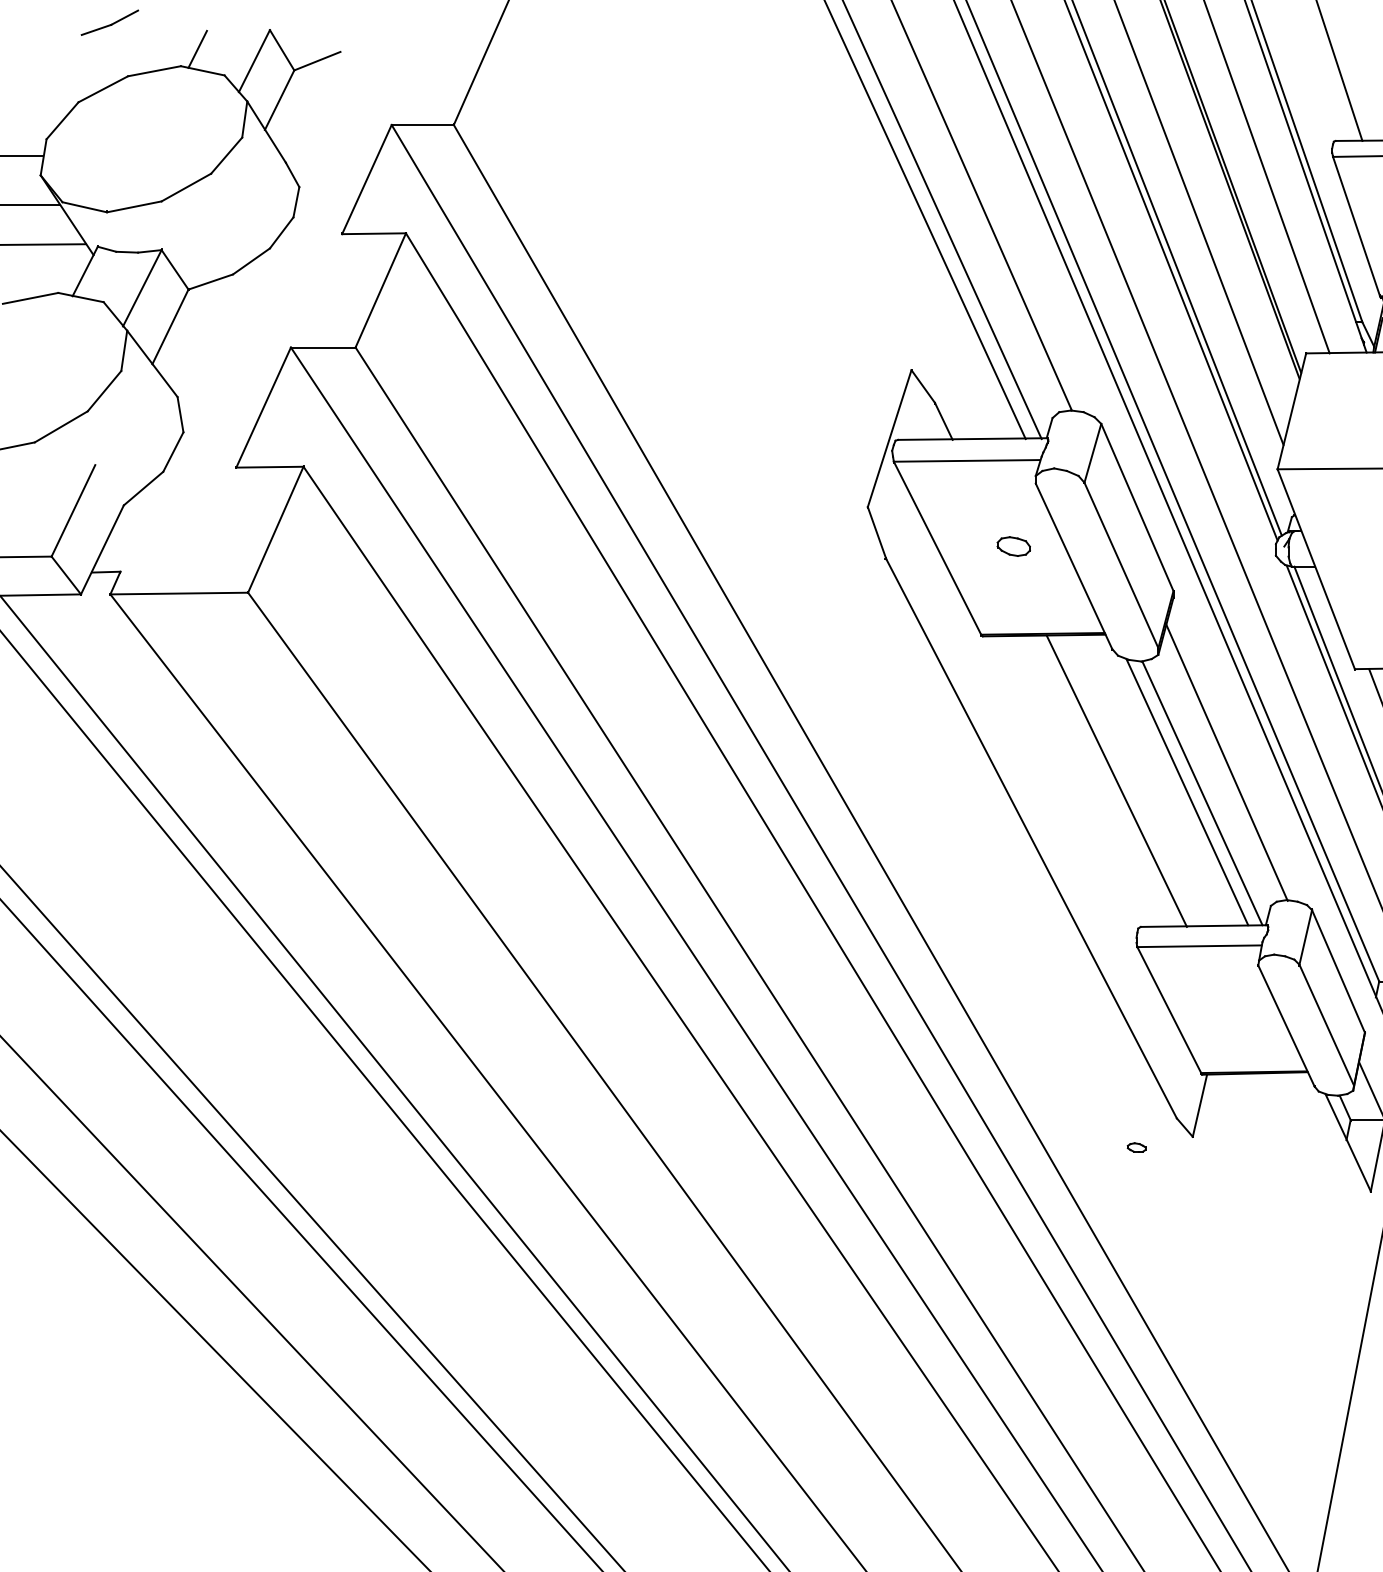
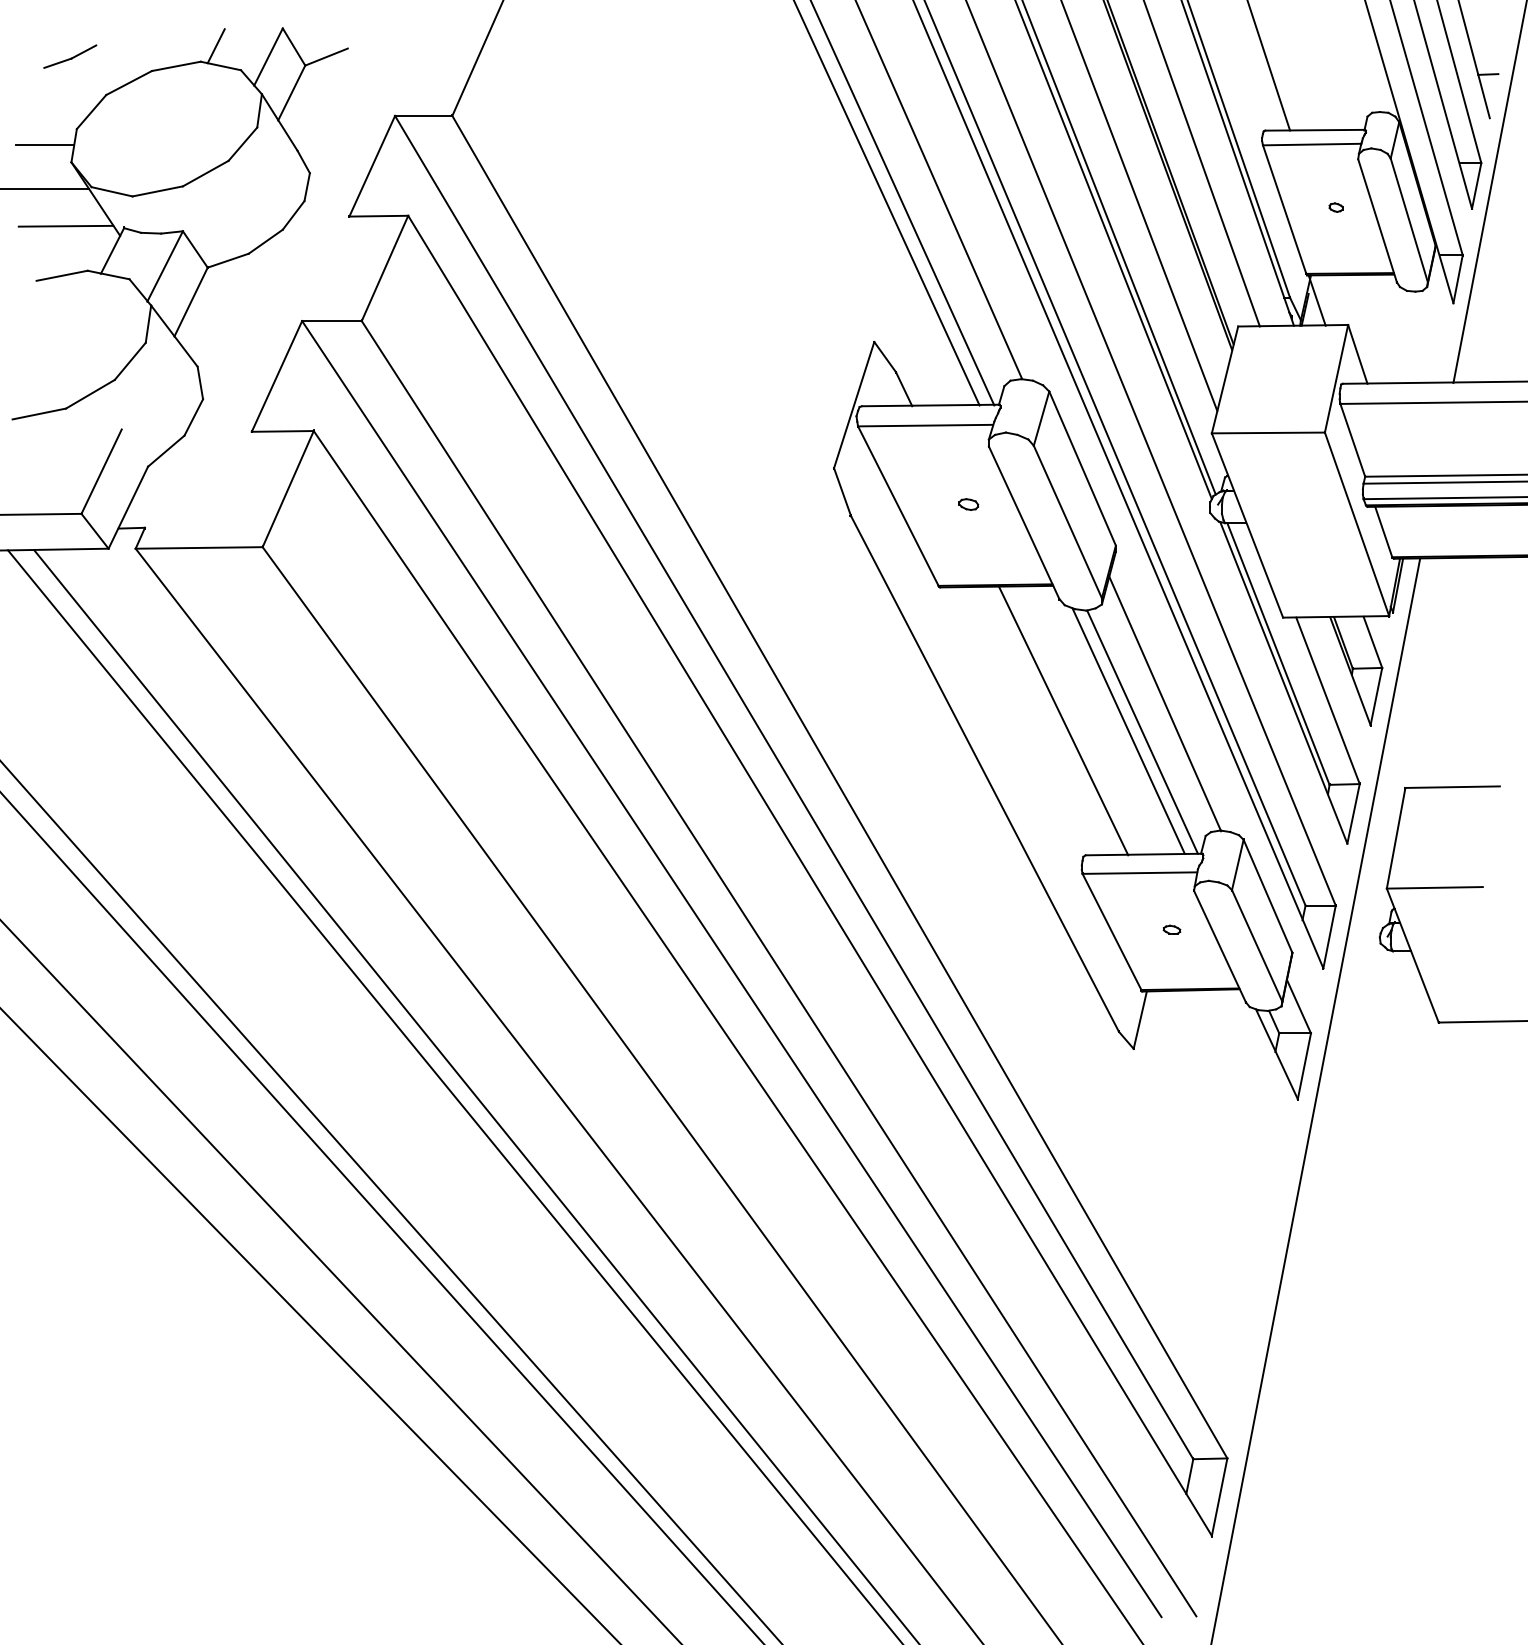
part: (110, 22) -> (70, 56), moved
part: (1013, 546) -> (968, 504), size x0.62
part: (1136, 1147) -> (1171, 929), moved

